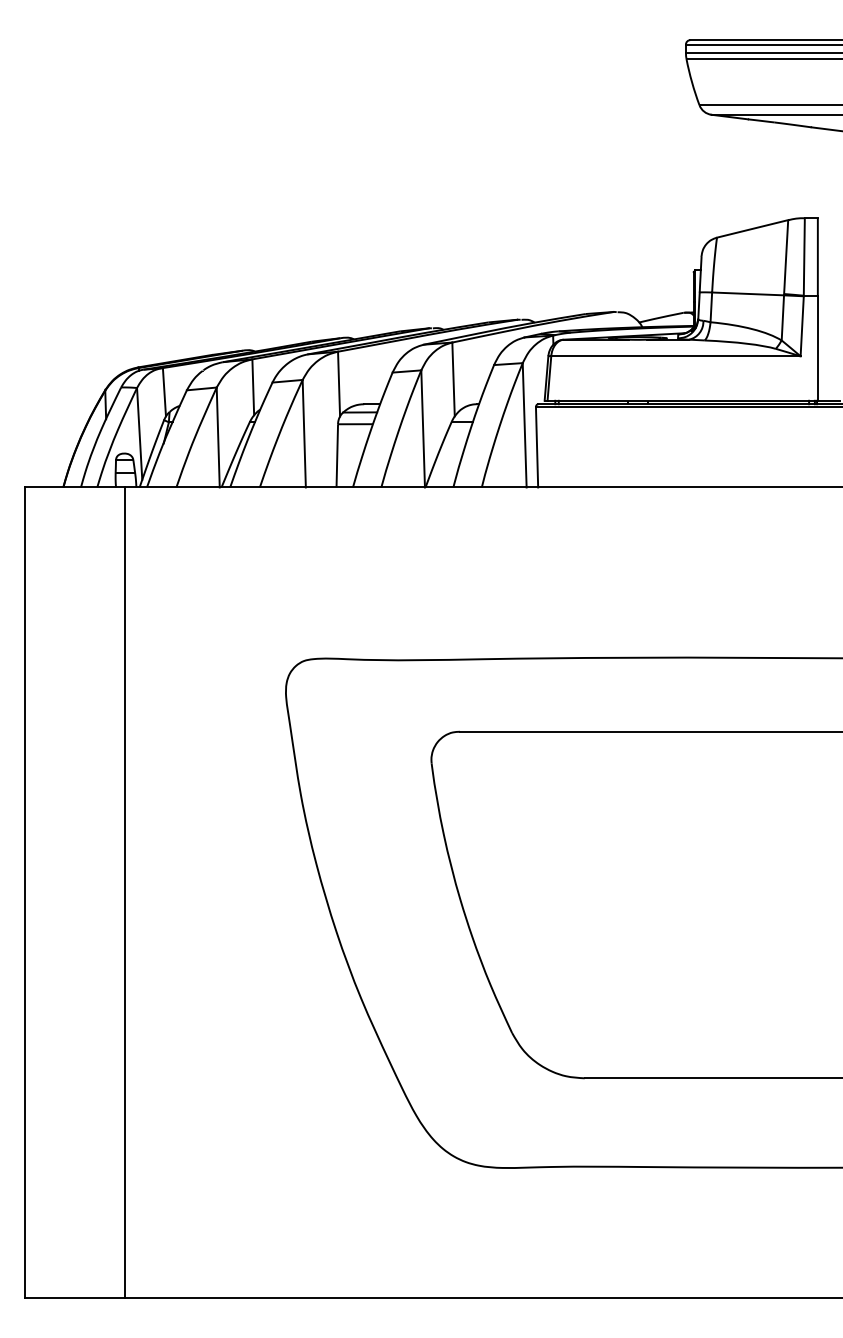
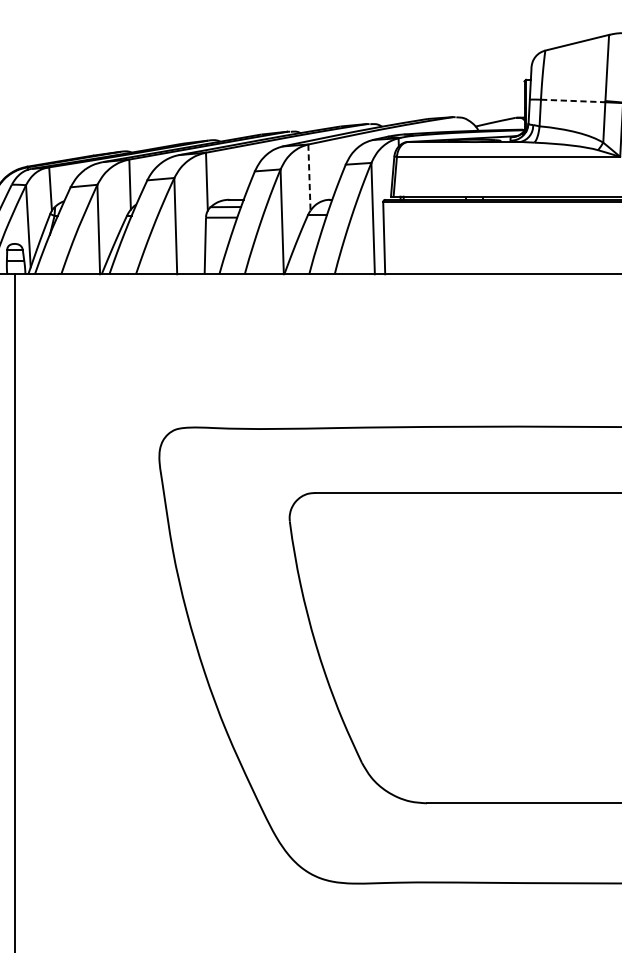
line: (748, 293) -> (573, 100), solid -> dashed
line: (453, 379) -> (309, 177), solid -> dashed

